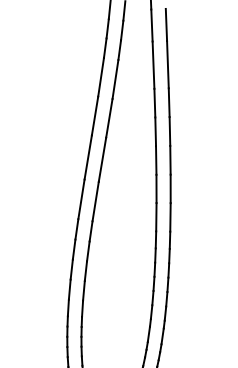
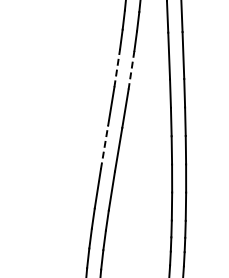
line: (101, 77) -> (117, 68), solid -> dashed
line: (115, 79) -> (131, 70), solid -> dashed
line: (88, 156) -> (104, 146), solid -> dashed

